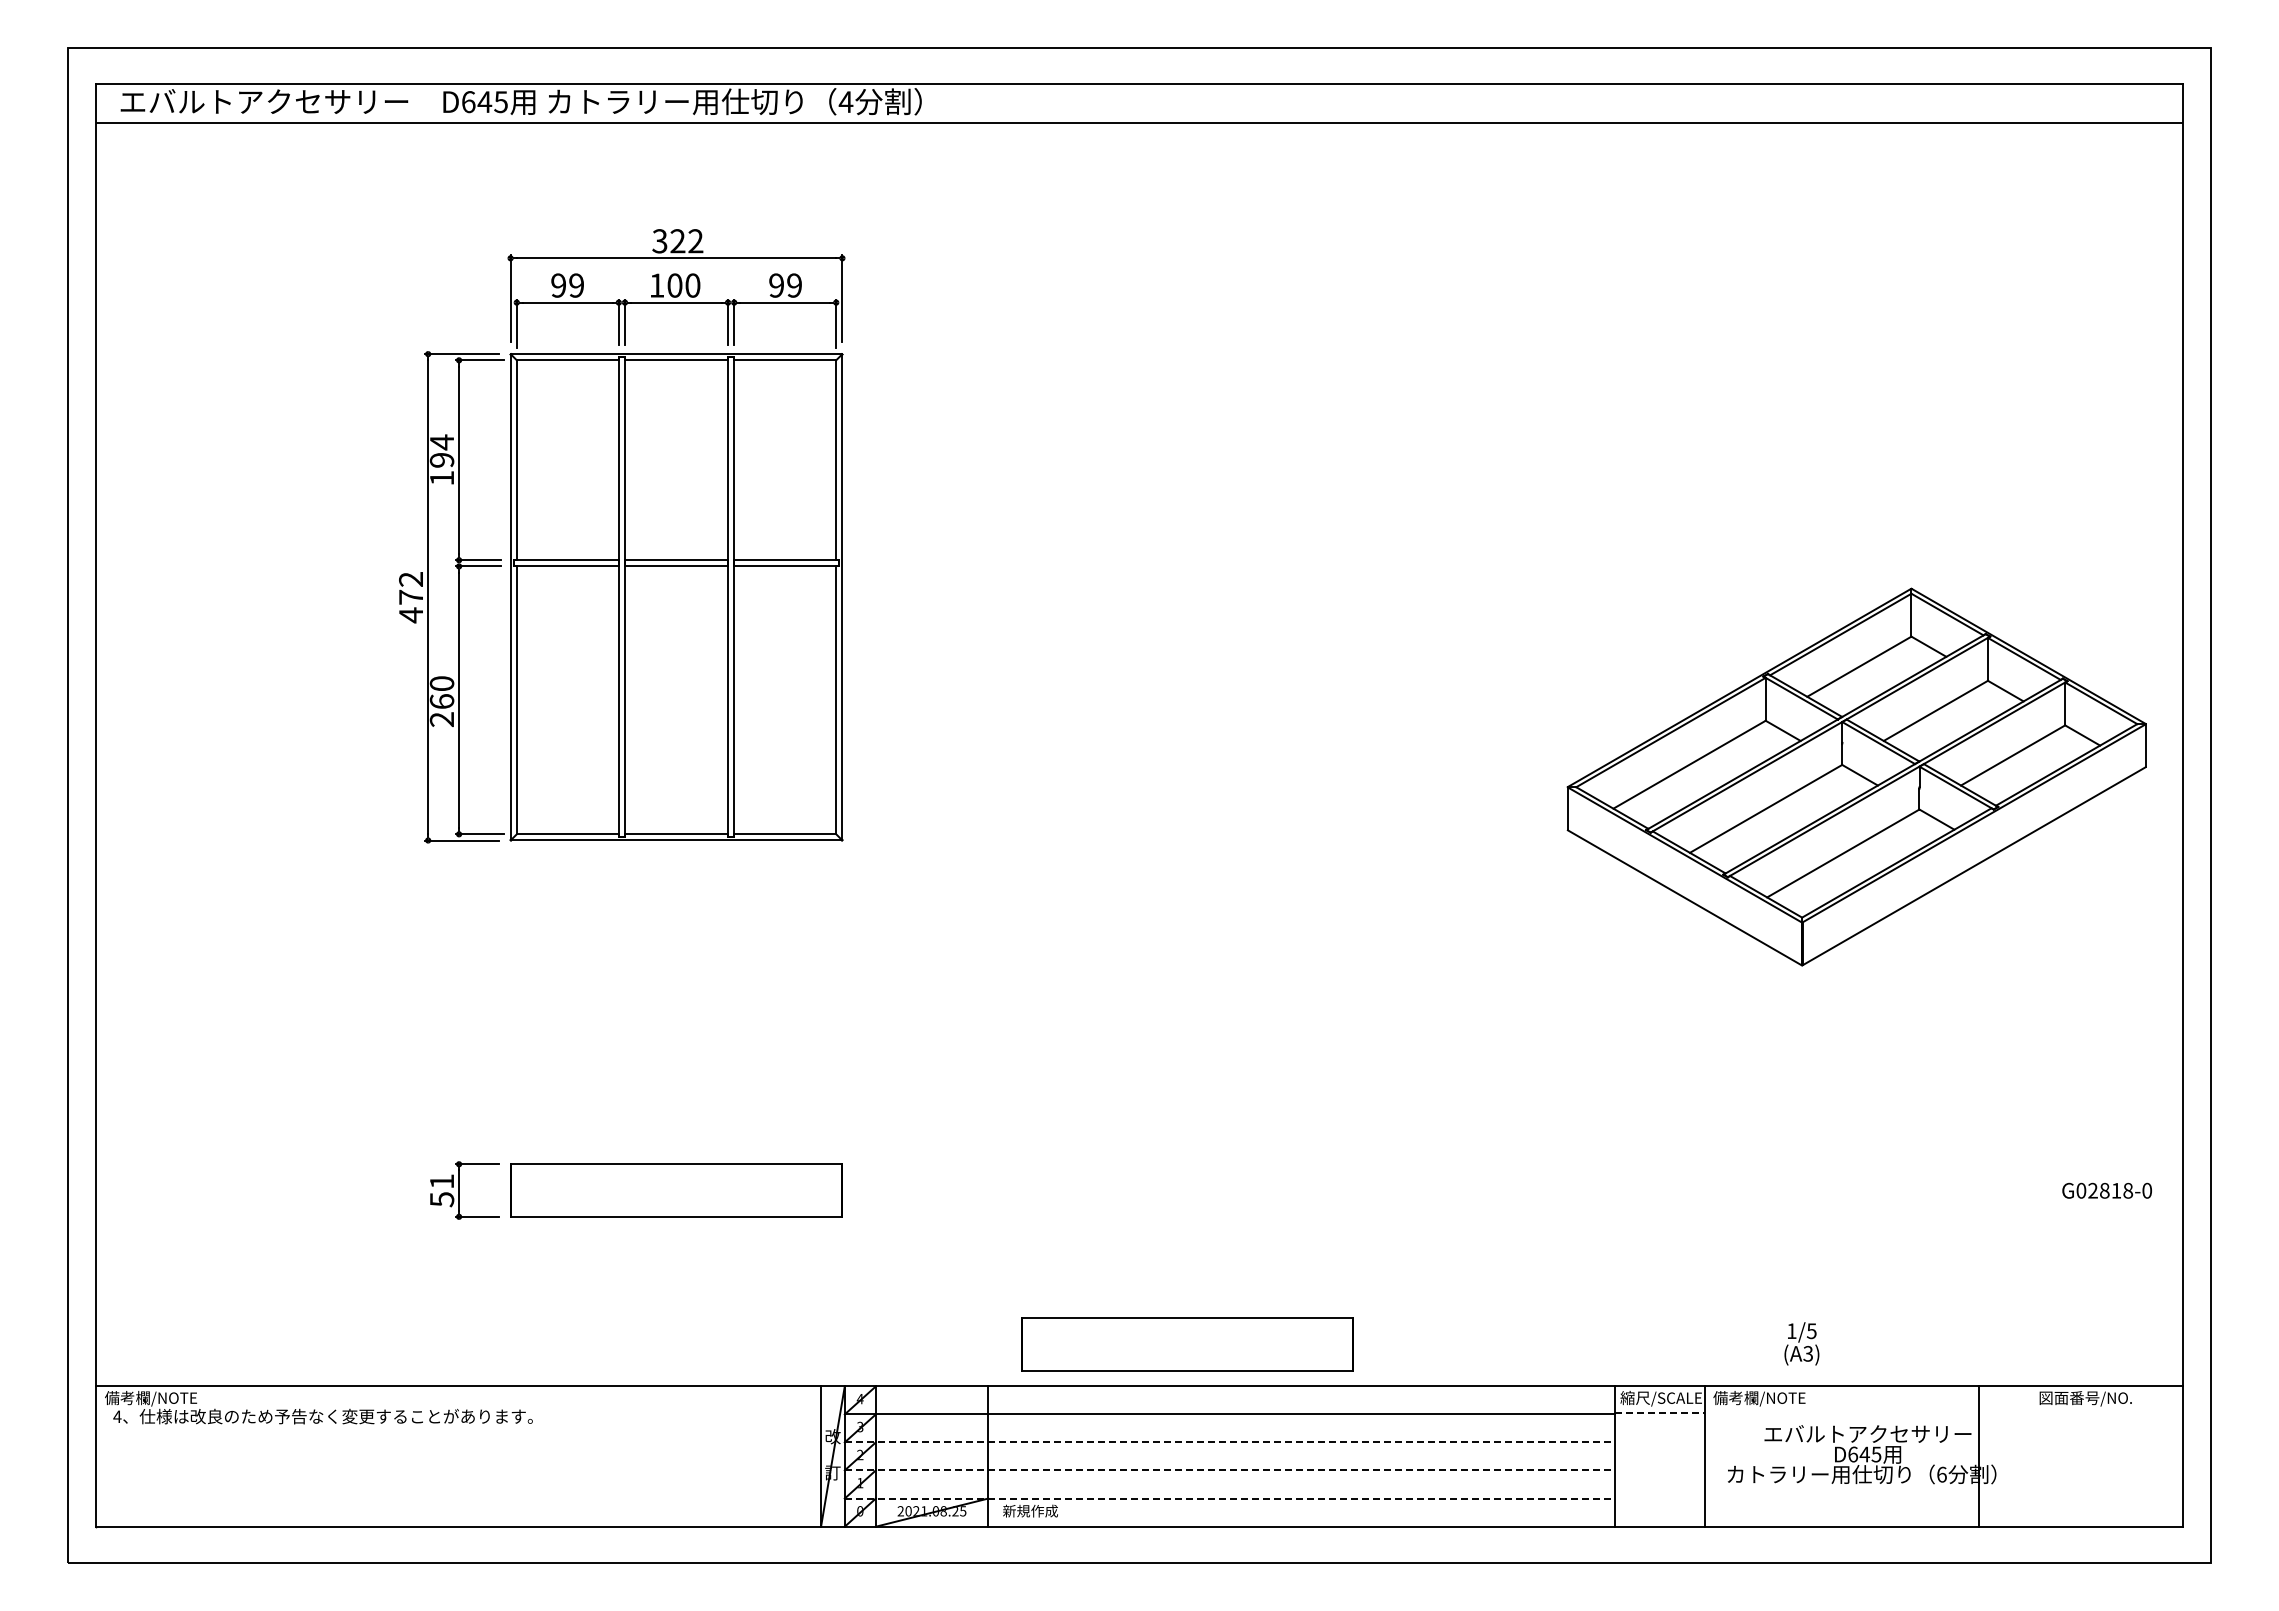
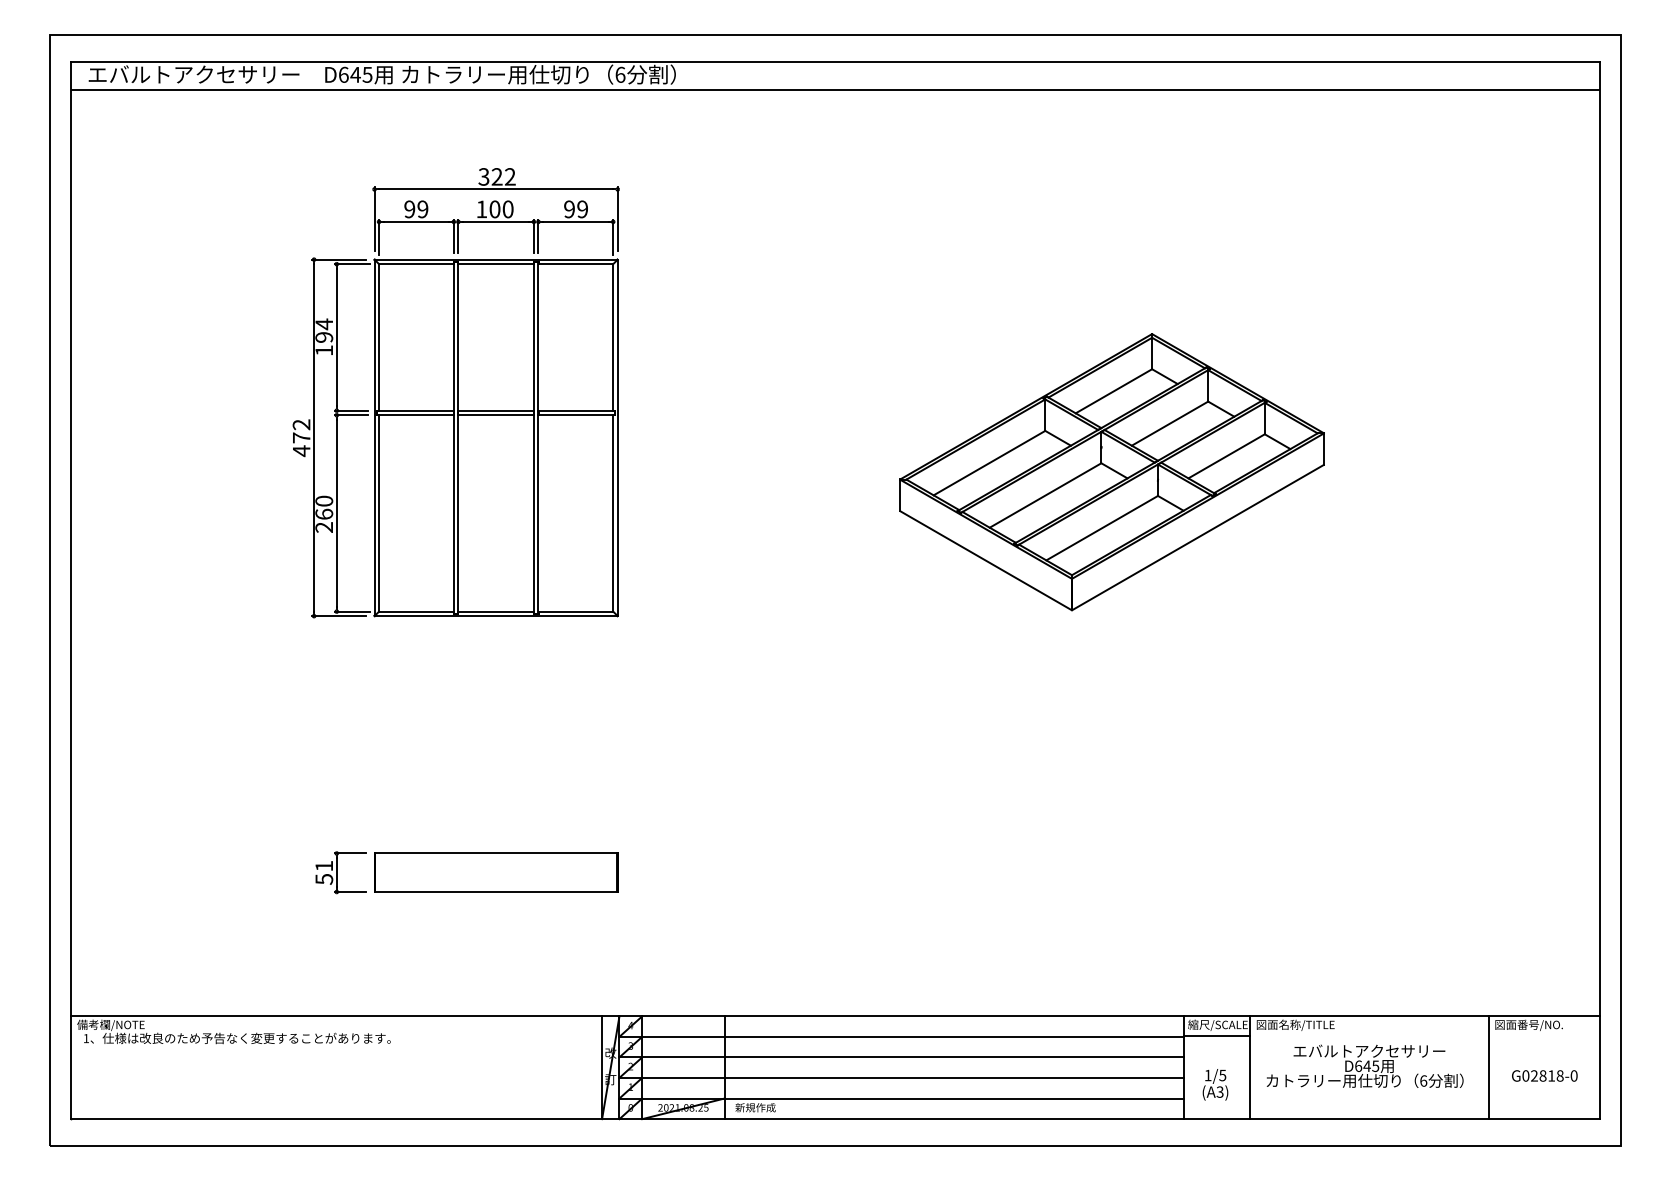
text: (845, 102) -> (619, 75), 4 -> 6
part: (1856, 776) -> (1111, 471), moved
text: (2106, 1190) -> (1544, 1075), moved
text: (1801, 1343) -> (1215, 1084), moved
part: (1187, 1344) -> (870, 985), removed
text: (1766, 1398) -> (1295, 1025), 備考欄/NOTE -> 図面名称/TITLE
line: (1659, 1412) -> (1216, 1035), dashed -> solid
text: (117, 1416) -> (86, 1038), 4 -> 1
line: (1230, 1442) -> (902, 1057), dashed -> solid
line: (1978, 1456) -> (1489, 1067), moved
line: (1230, 1470) -> (902, 1077), dashed -> solid
line: (1230, 1498) -> (902, 1098), dashed -> solid

